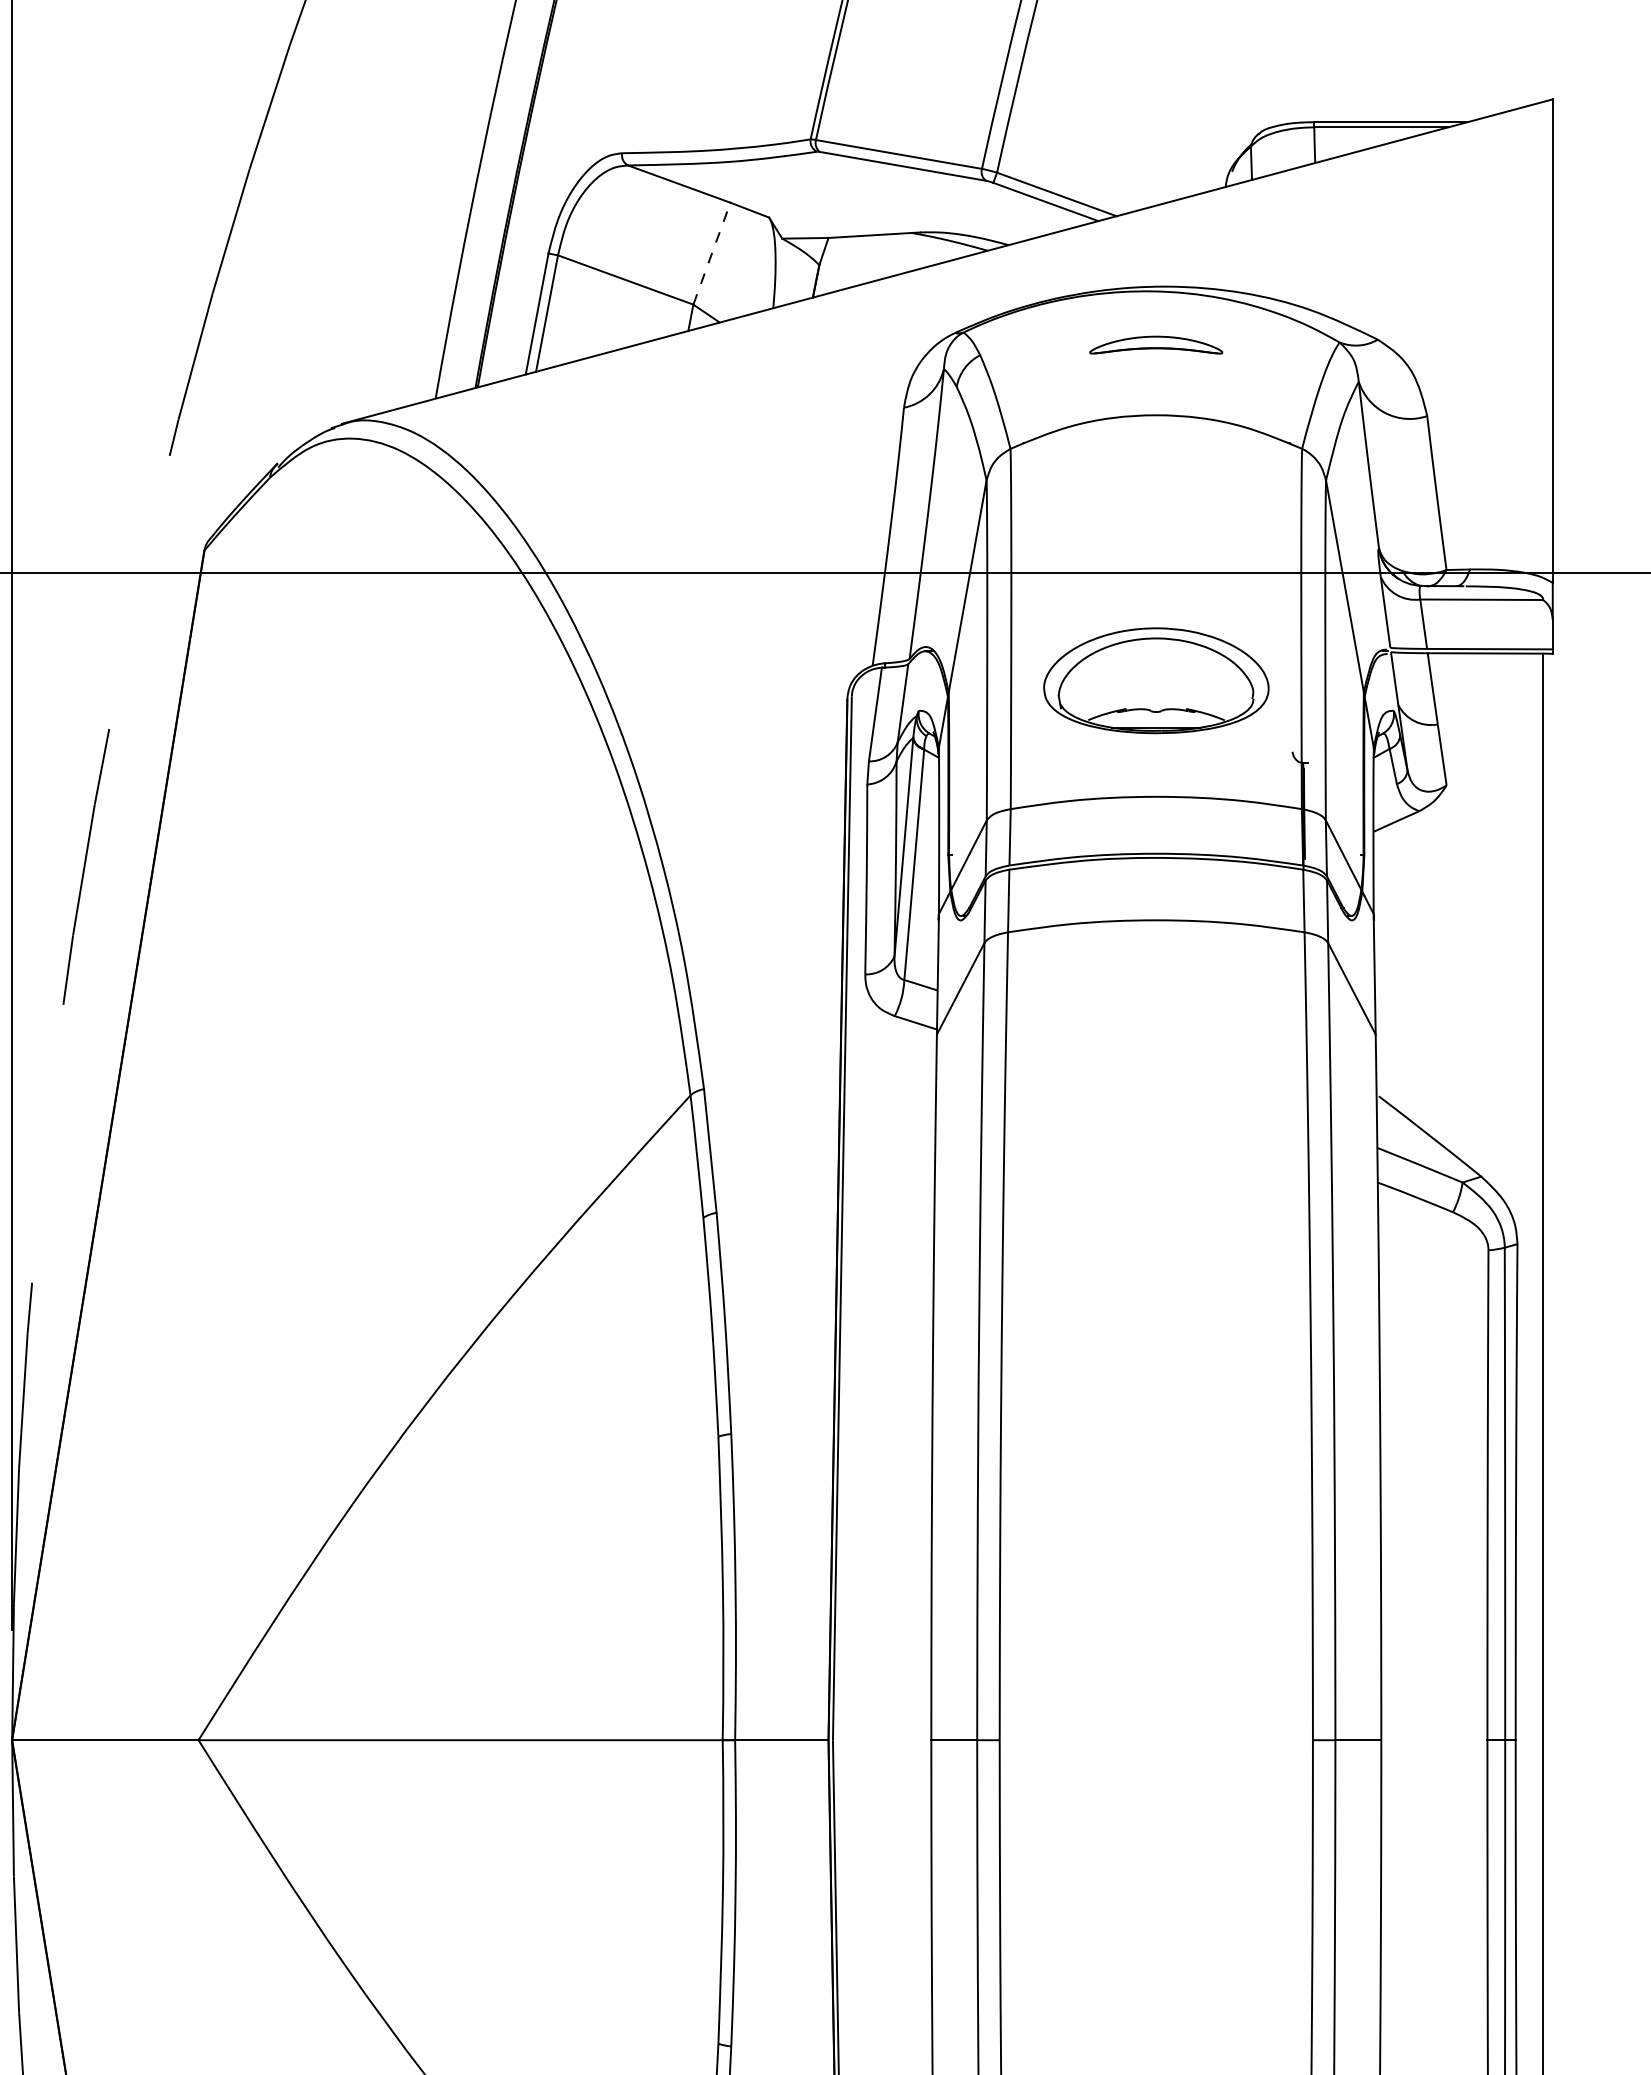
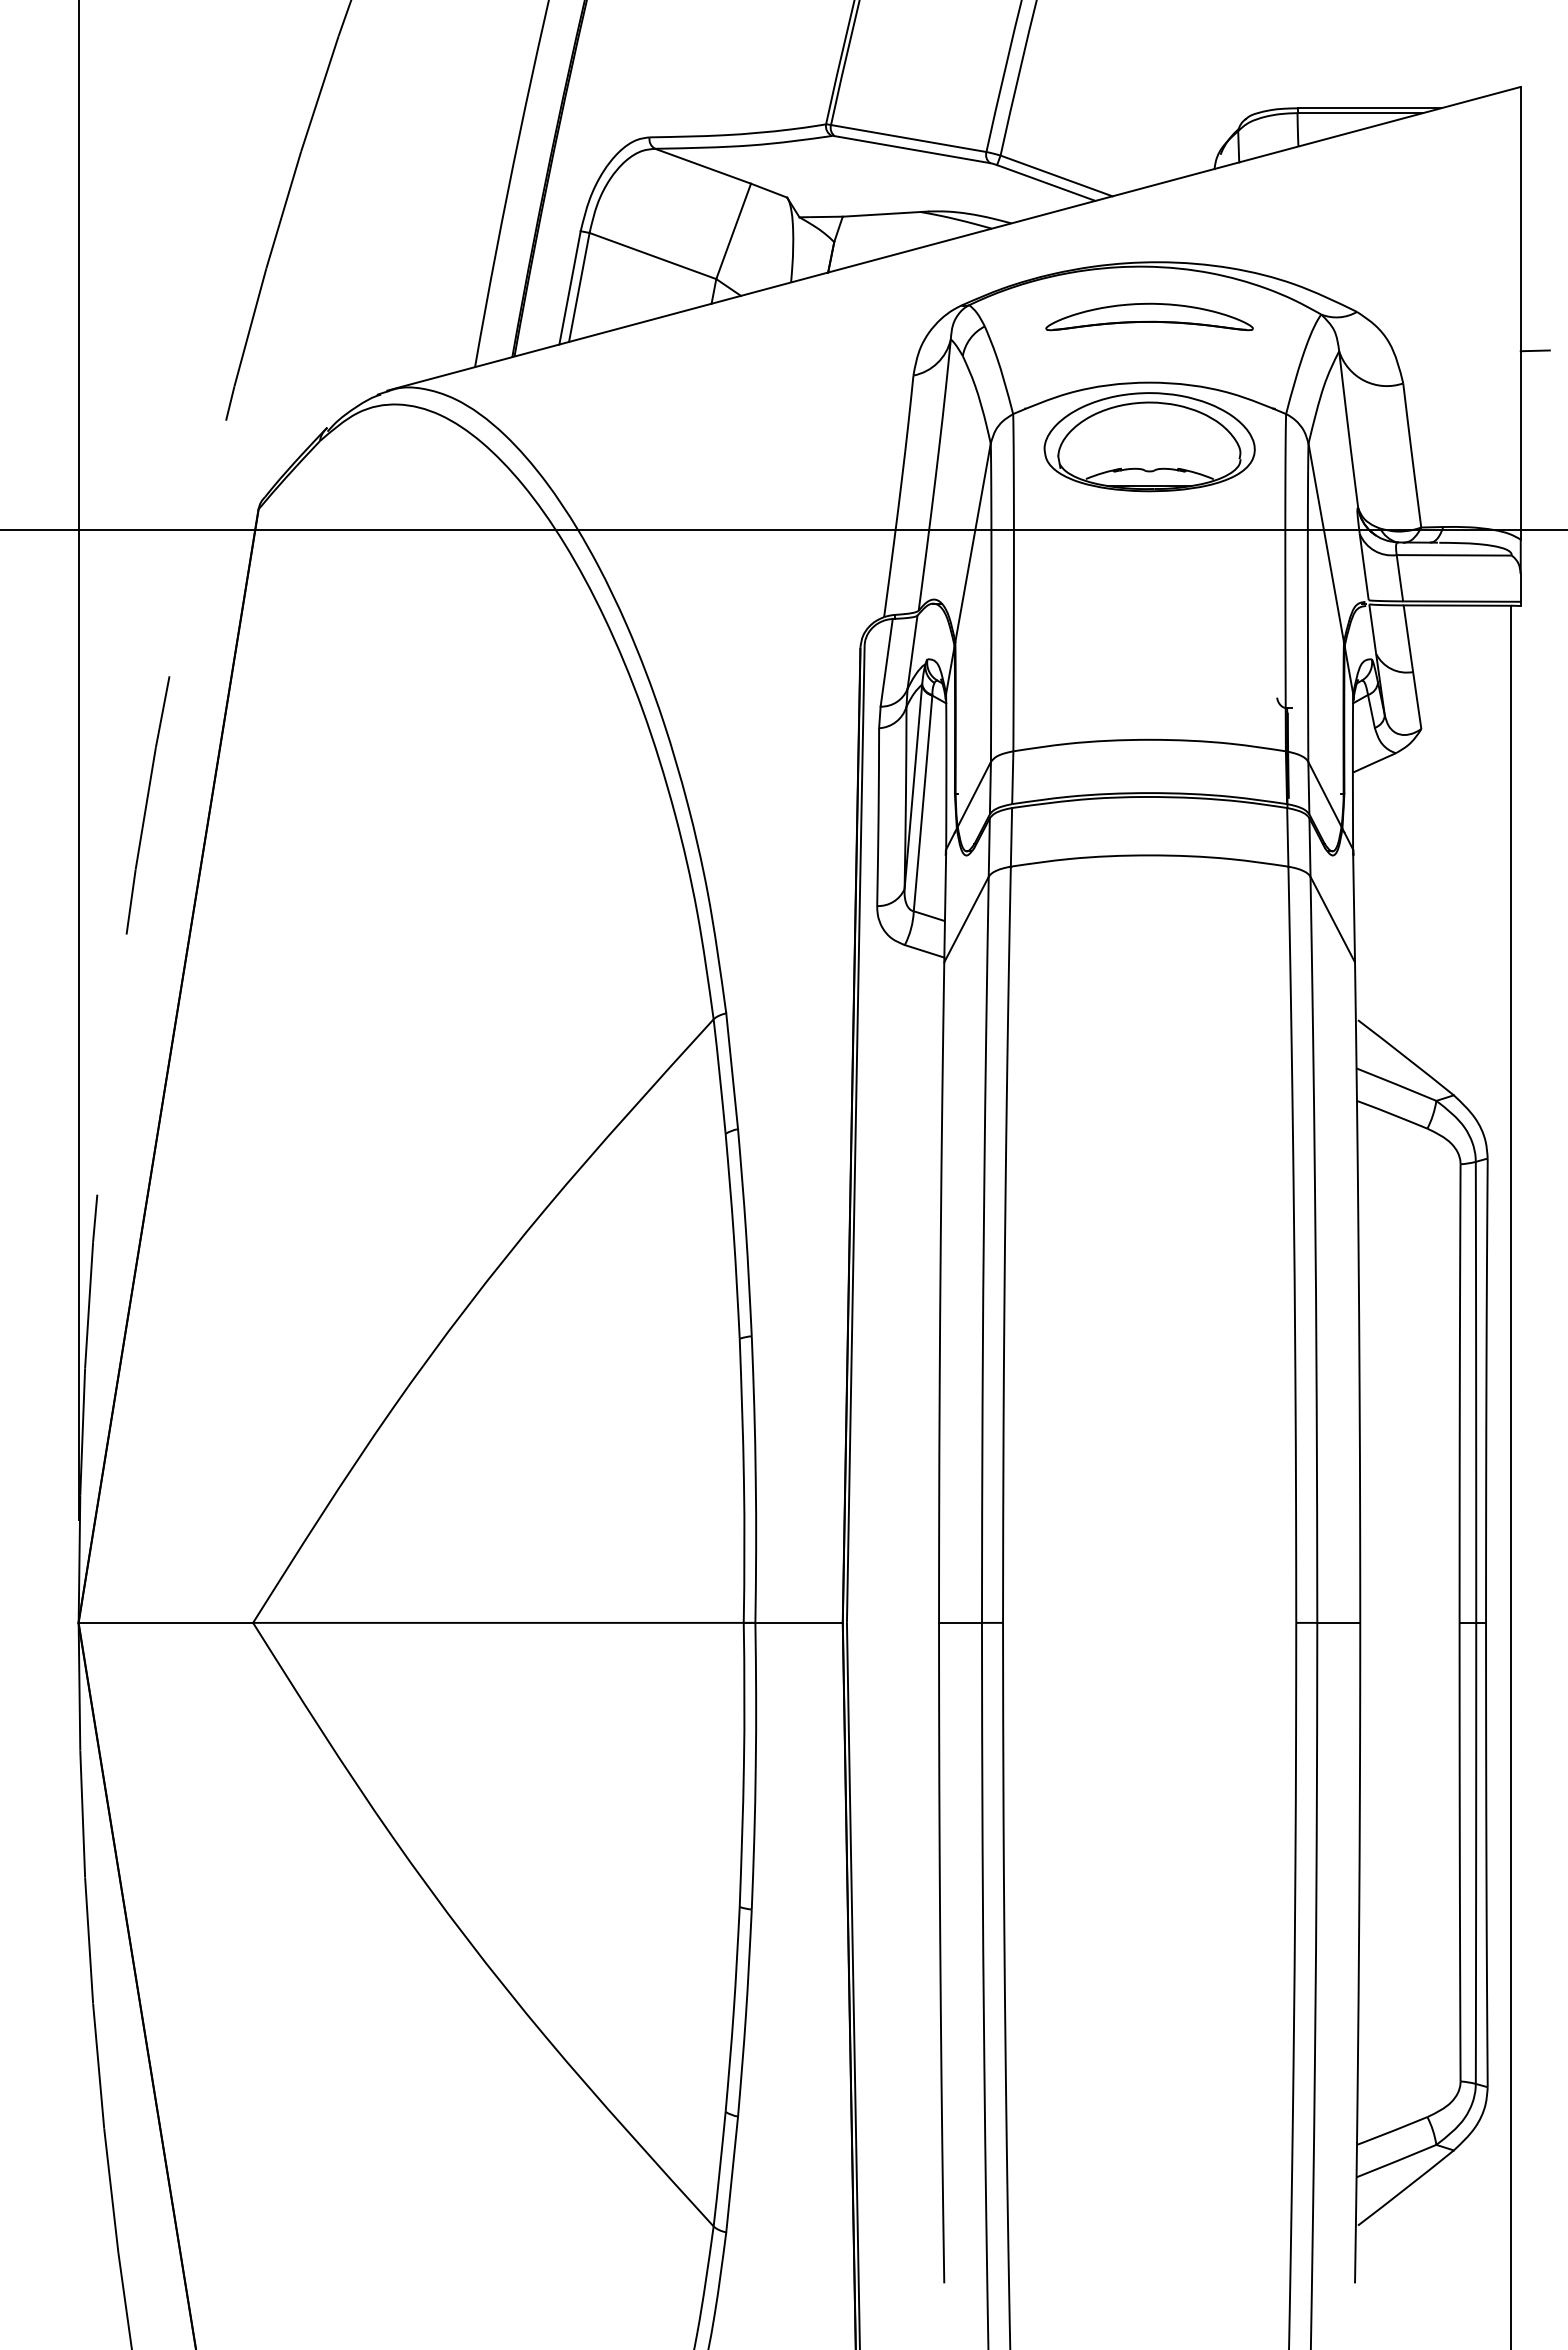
line: (711, 253) -> (733, 231), dashed -> solid
part: (1156, 344) -> (1149, 316), size x1.67
line: (1567, 380) -> (1534, 350), added
part: (1156, 681) -> (1149, 442), moved

